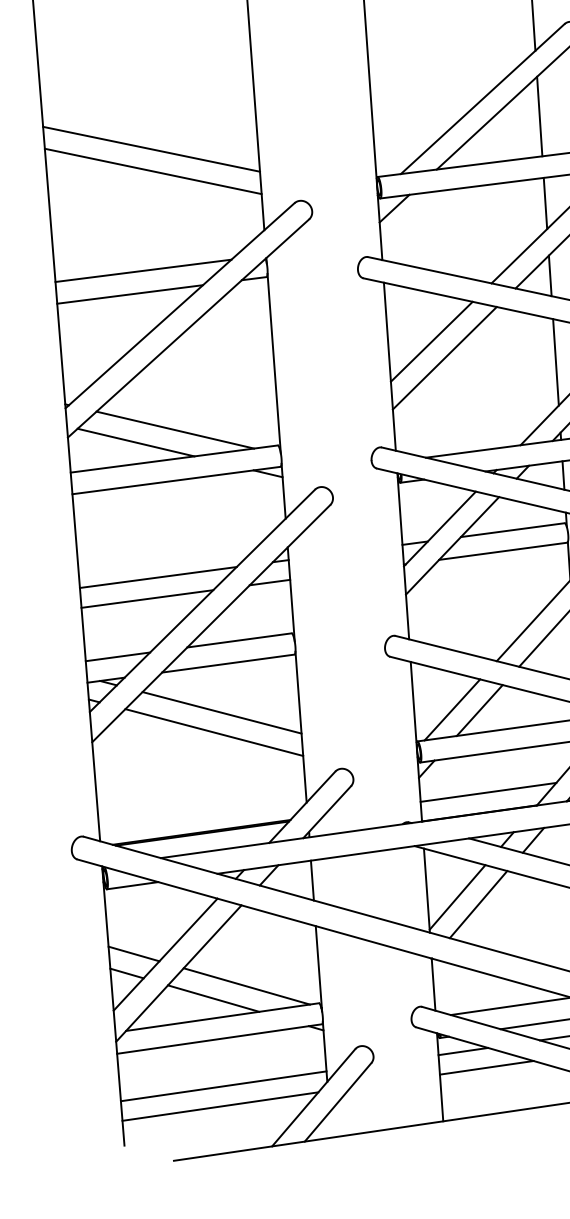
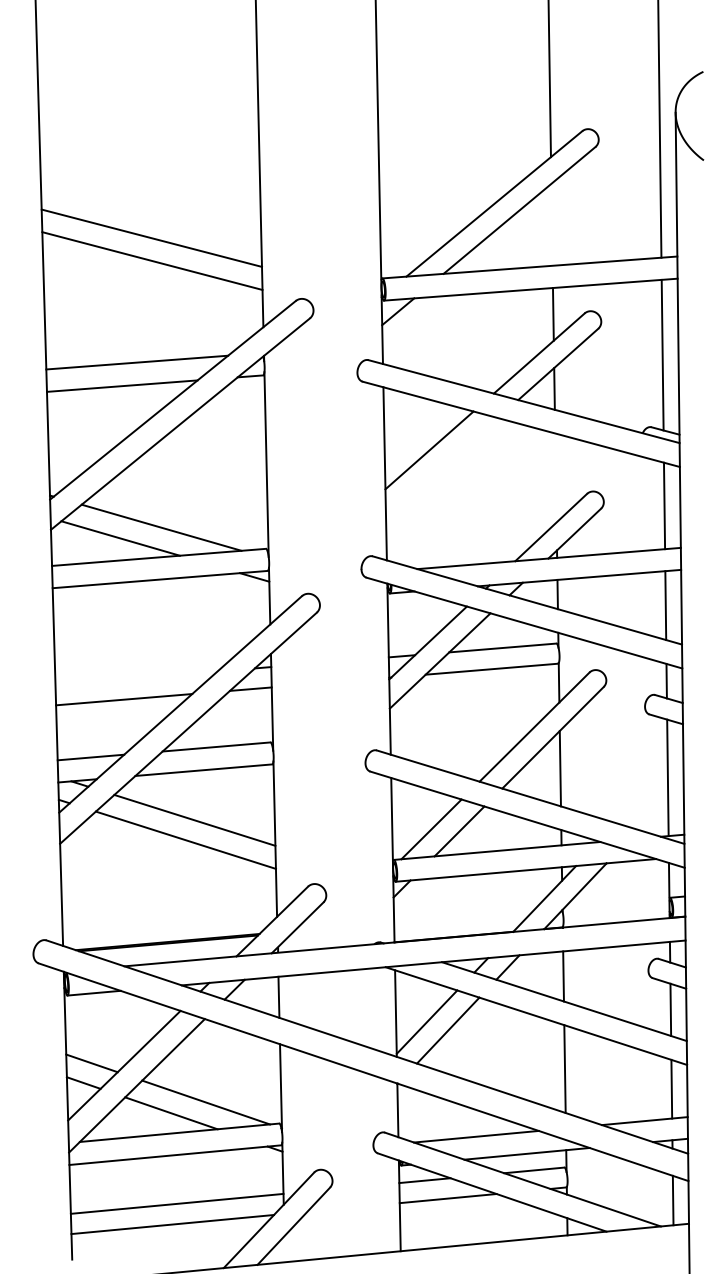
line: (539, 116) -> (551, 224), removed
line: (445, 357) -> (442, 467), removed
line: (555, 361) -> (555, 477), removed
line: (158, 576) -> (136, 677), removed
line: (488, 791) -> (464, 915), removed

